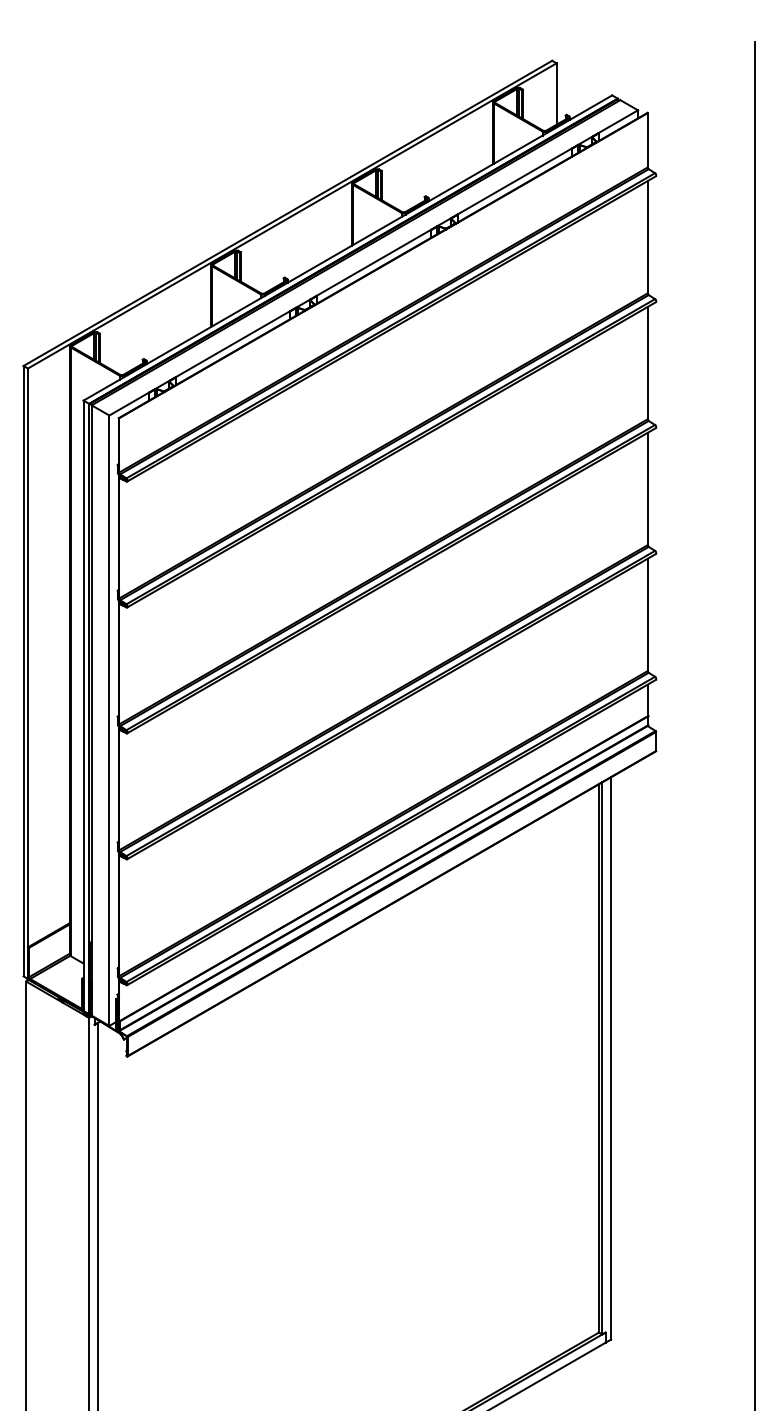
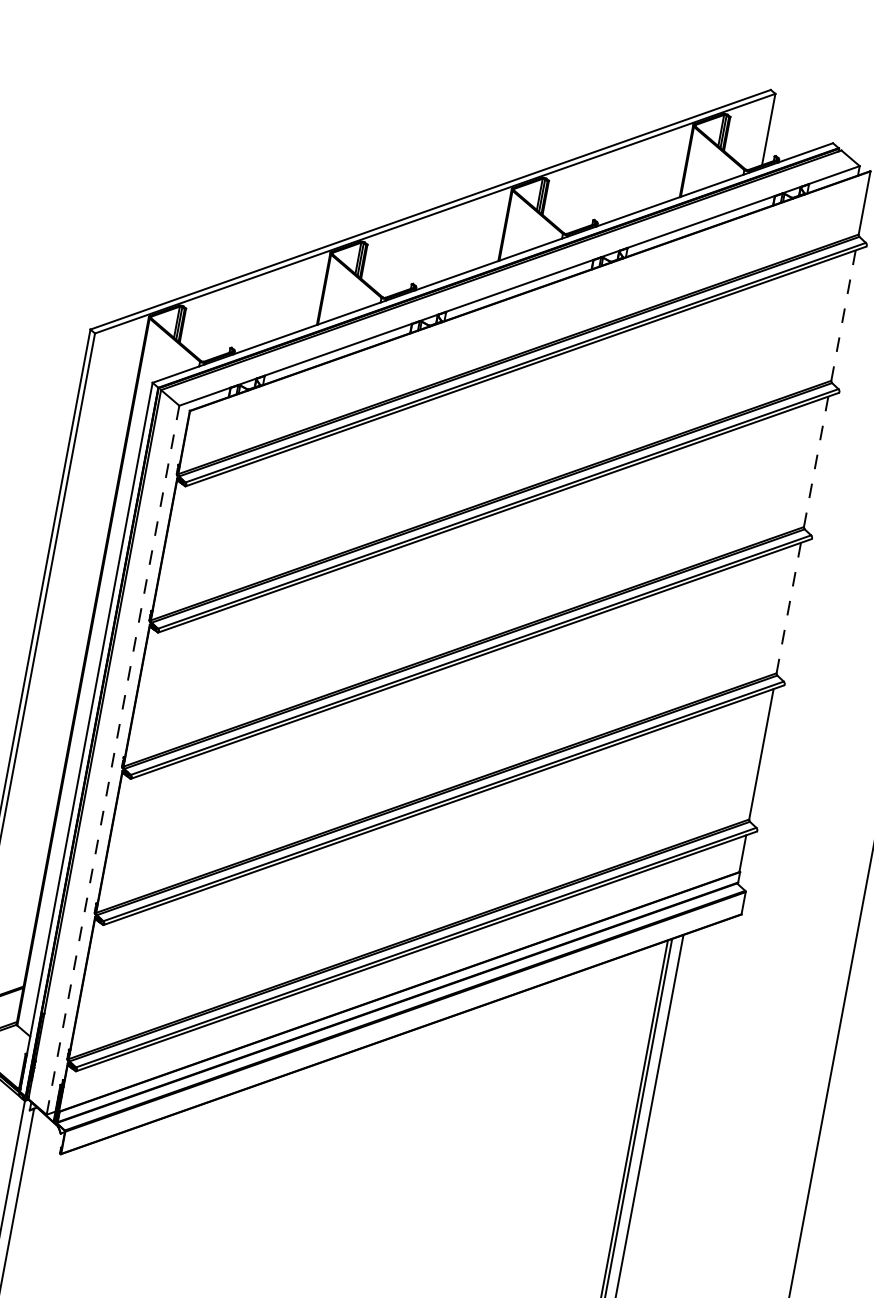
line: (647, 236) -> (843, 314), solid -> dashed
line: (647, 362) -> (815, 461), solid -> dashed
line: (647, 488) -> (788, 607), solid -> dashed
line: (109, 720) -> (113, 760), solid -> dashed

